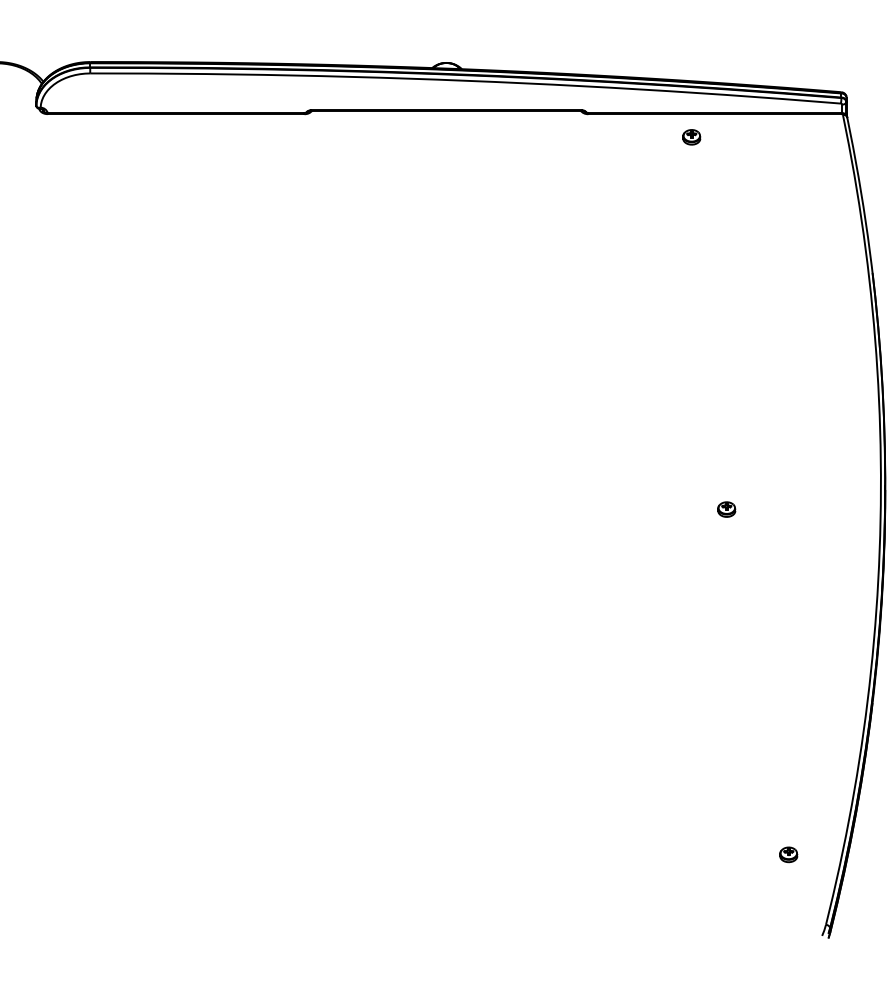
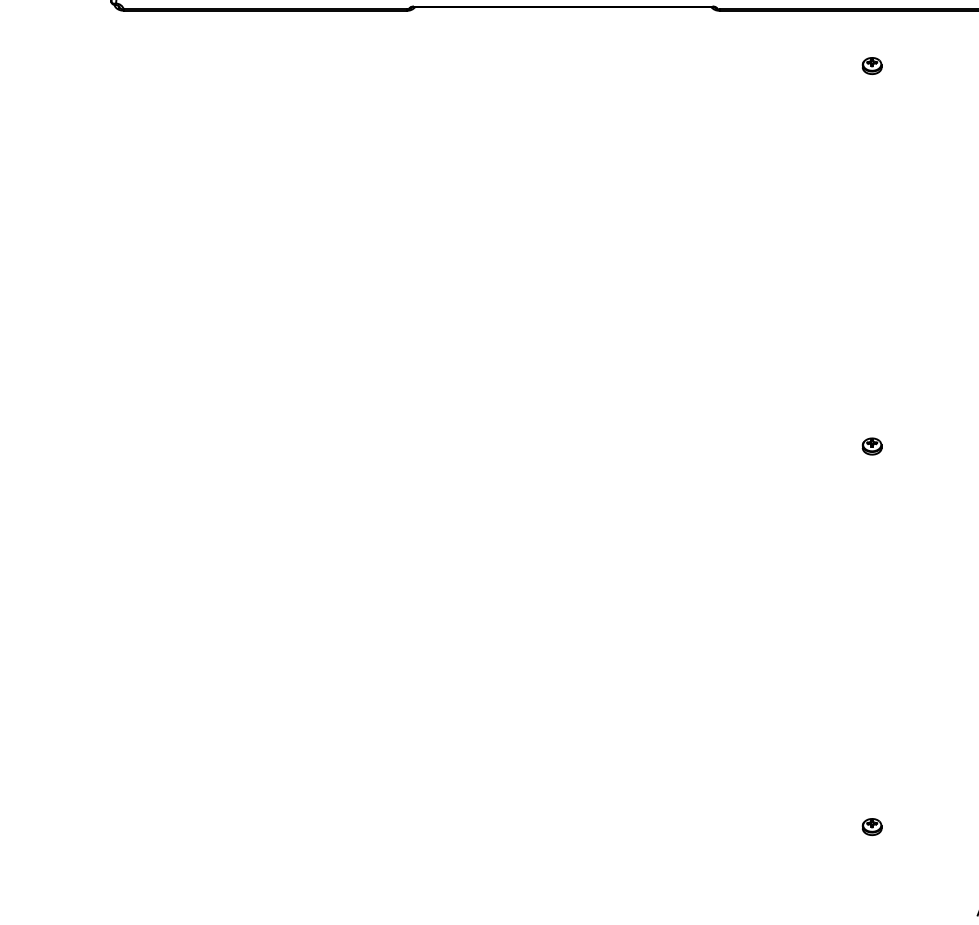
part: (691, 137) -> (871, 66), moved
part: (788, 854) -> (871, 826), moved

